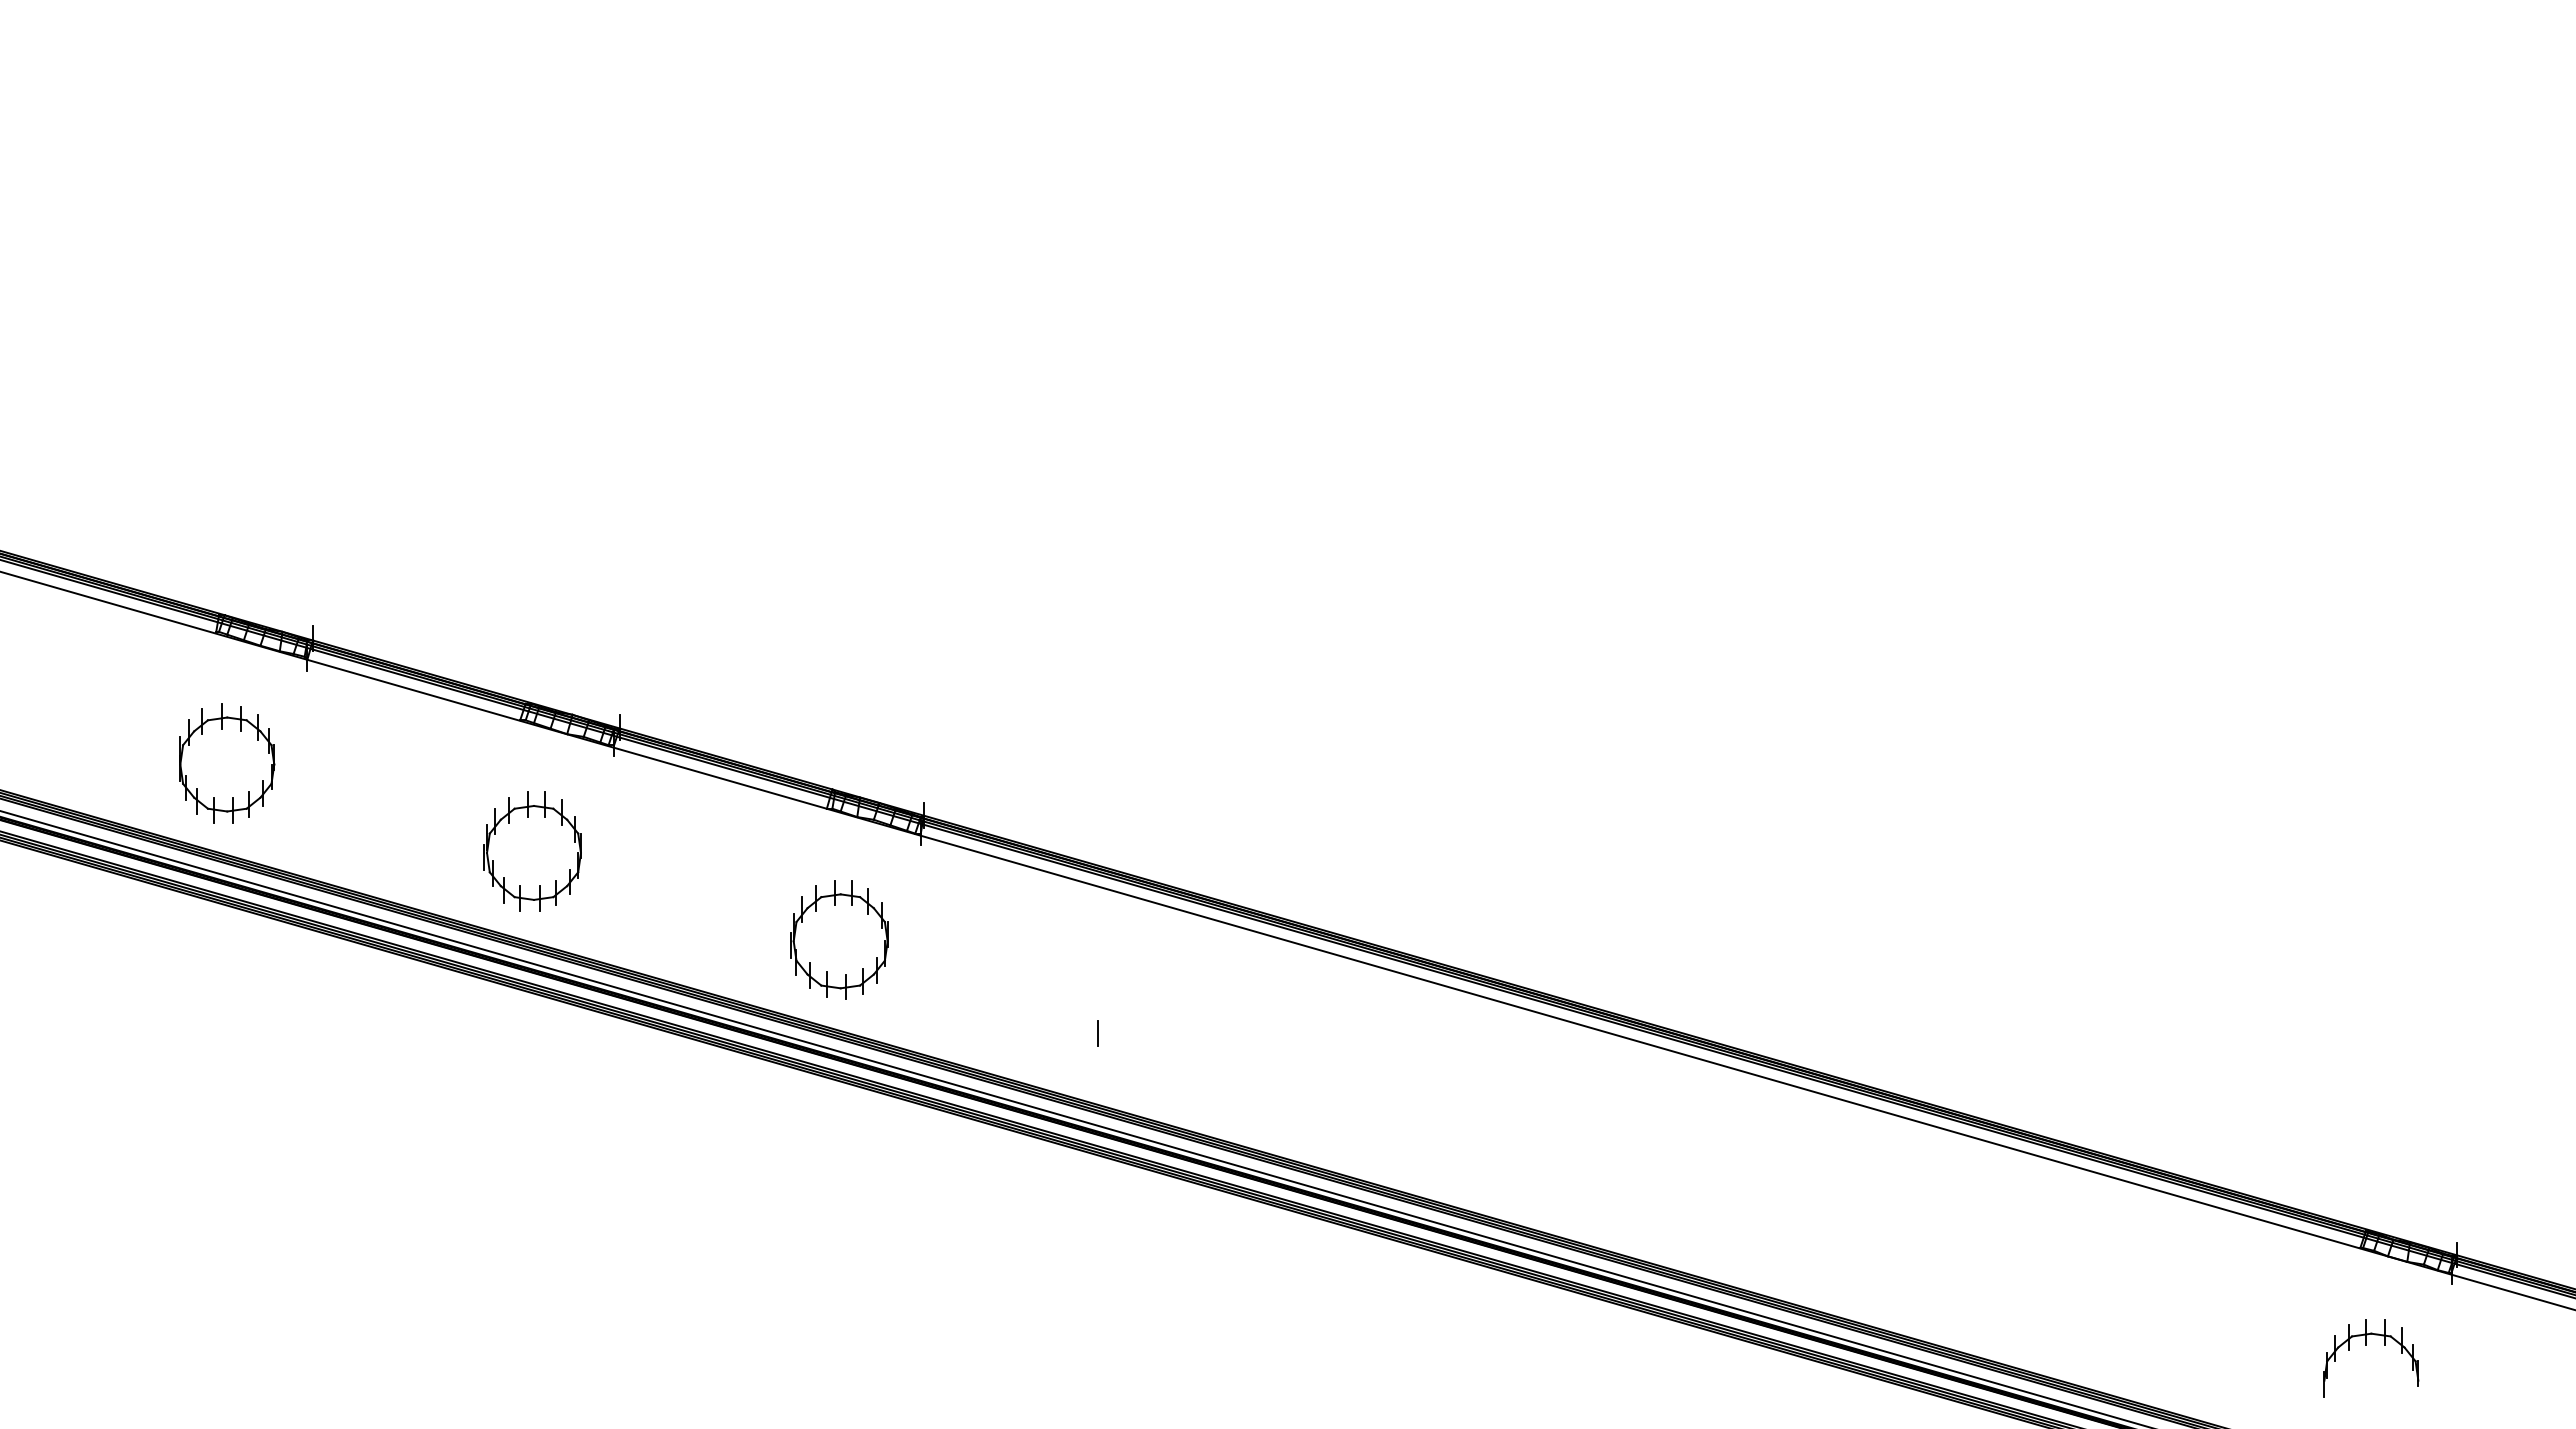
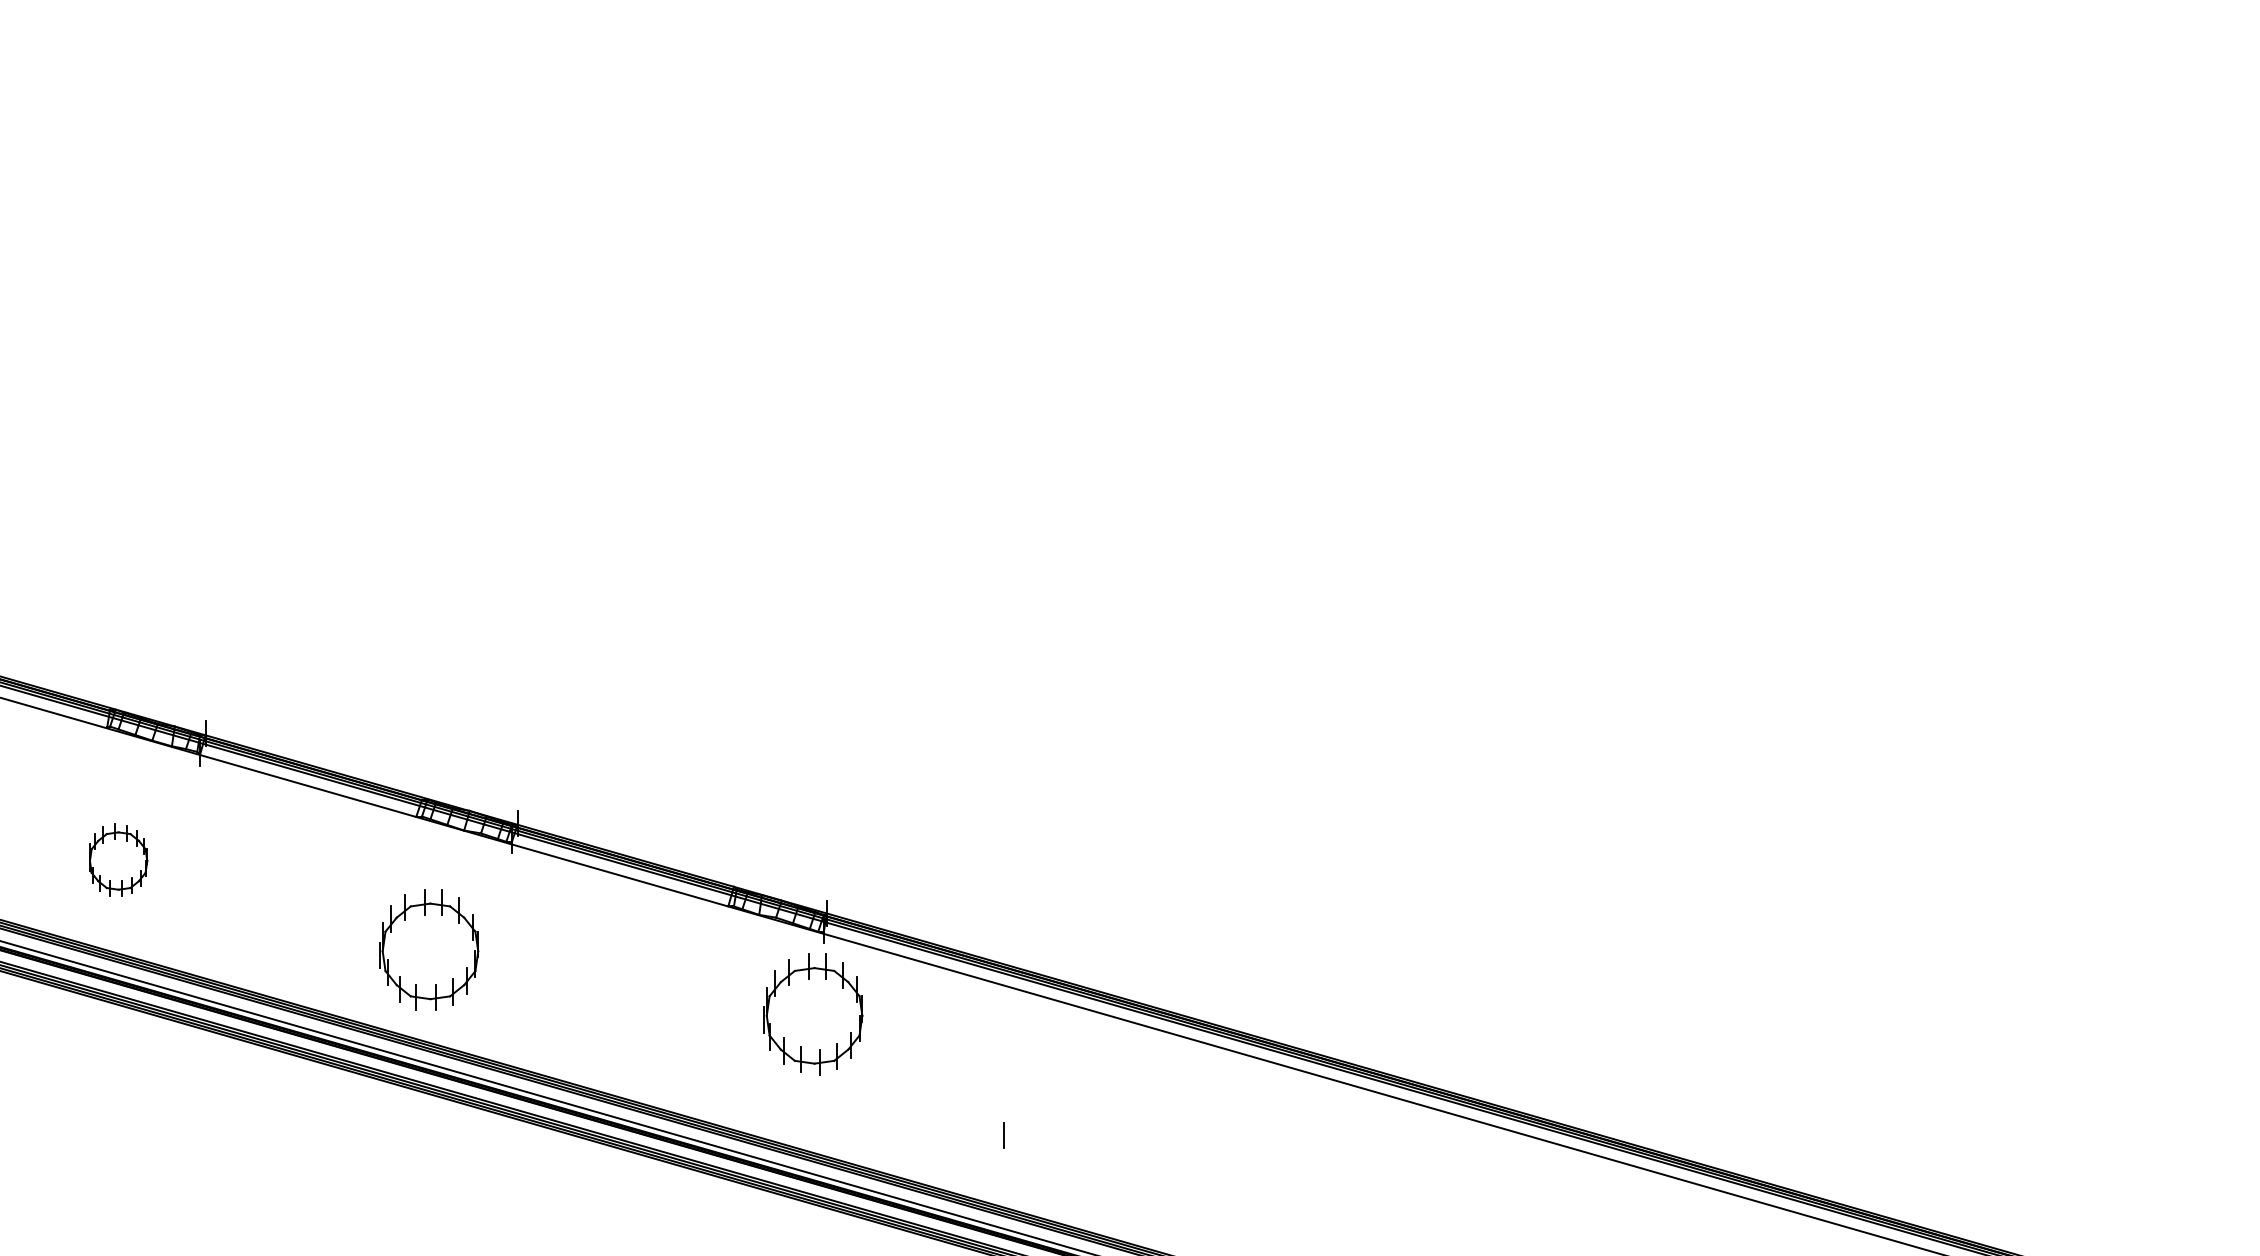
part: (227, 763) -> (118, 860), size x0.6
part: (839, 939) -> (813, 1014), moved

